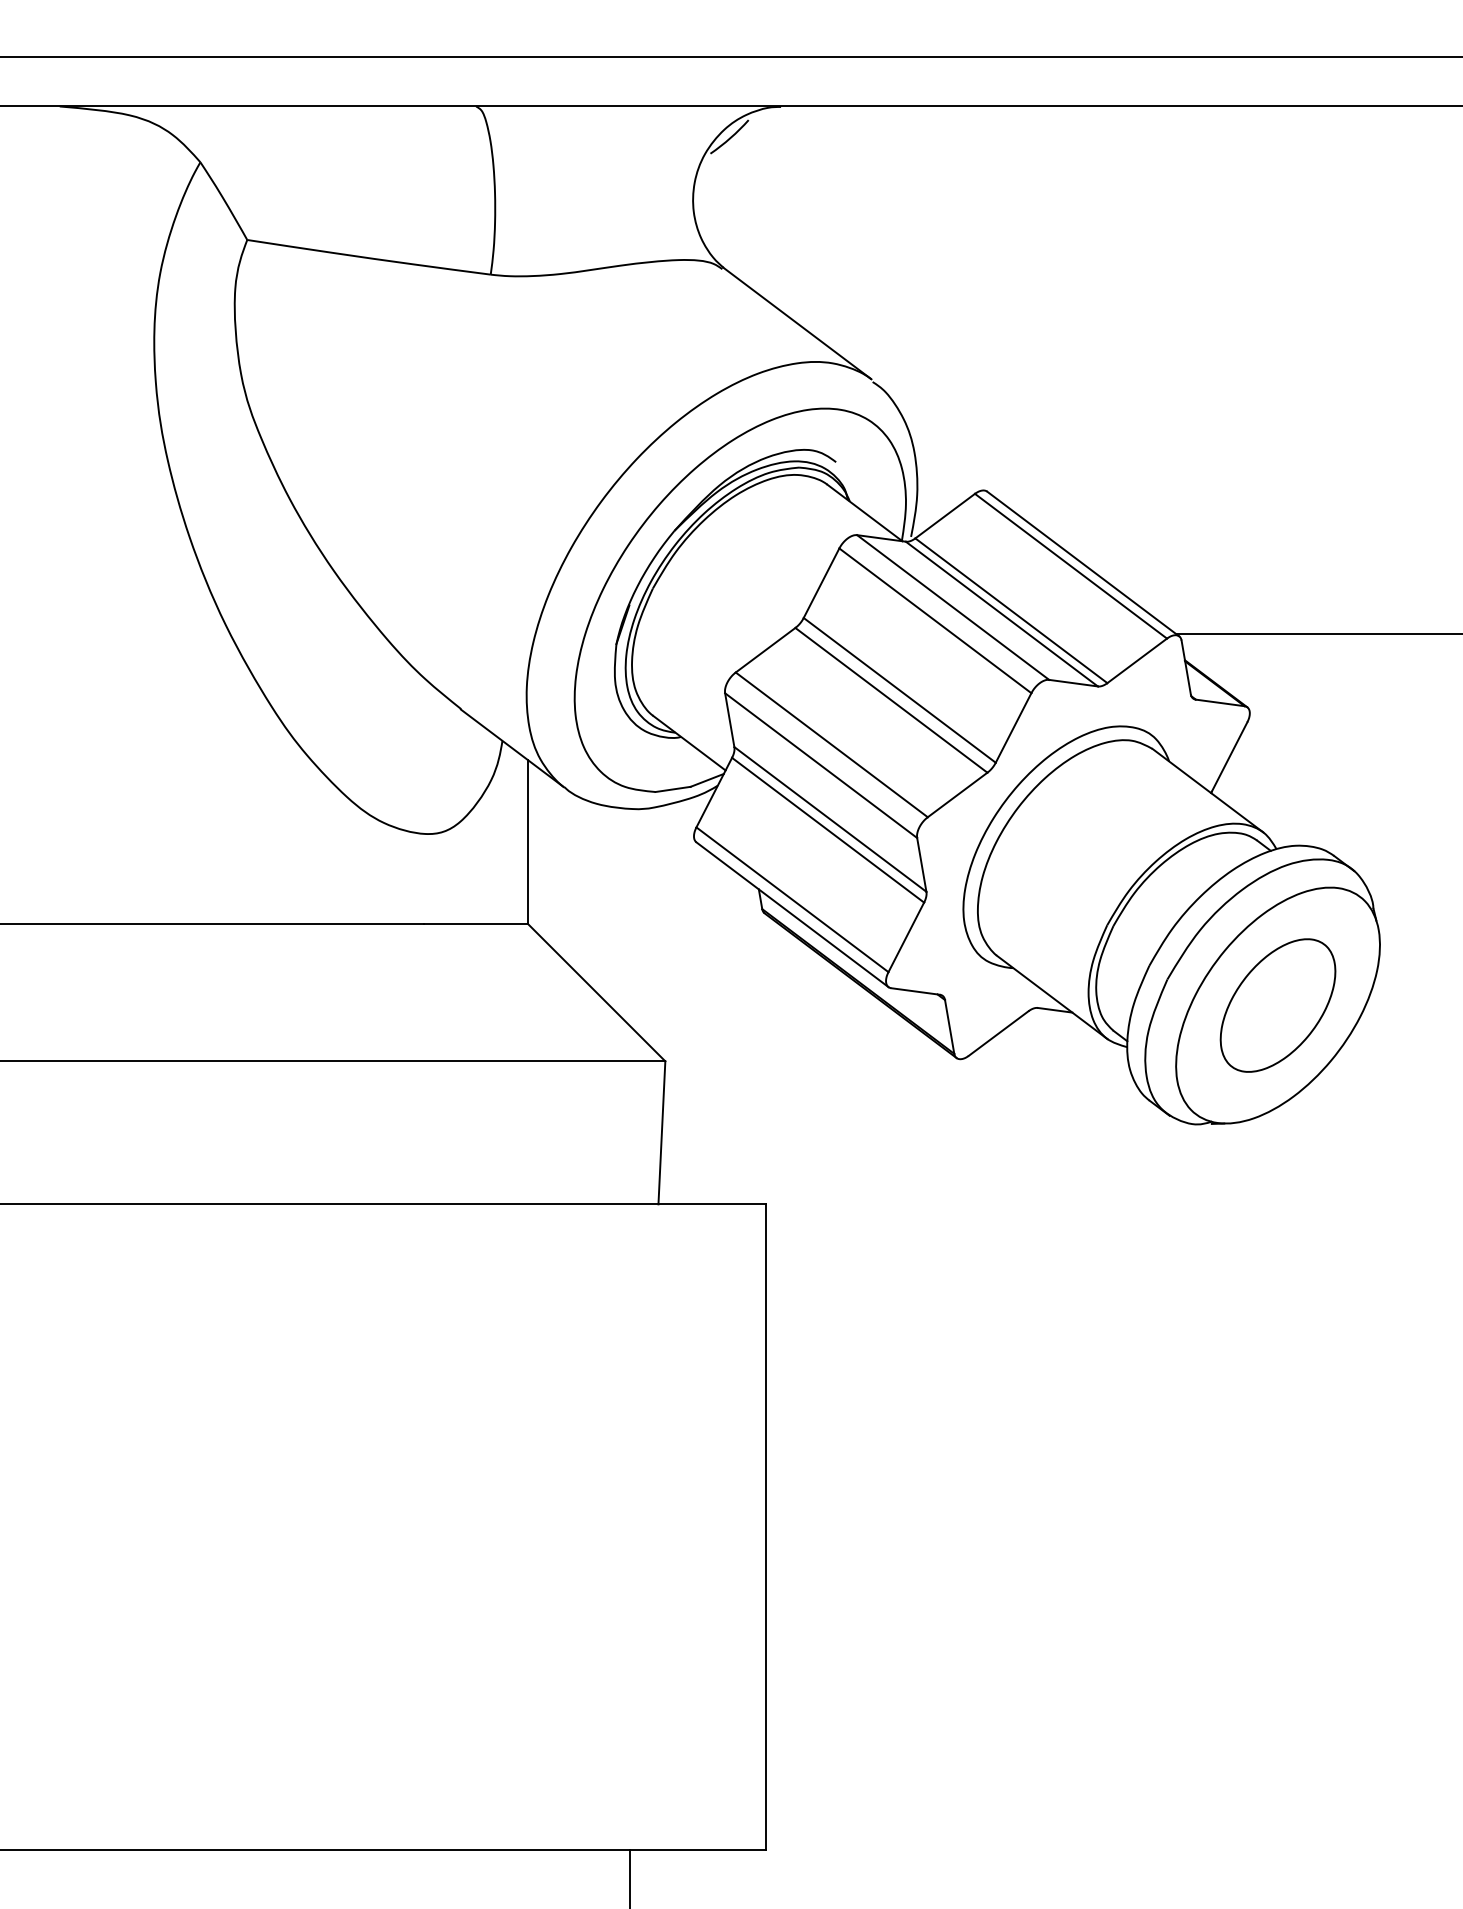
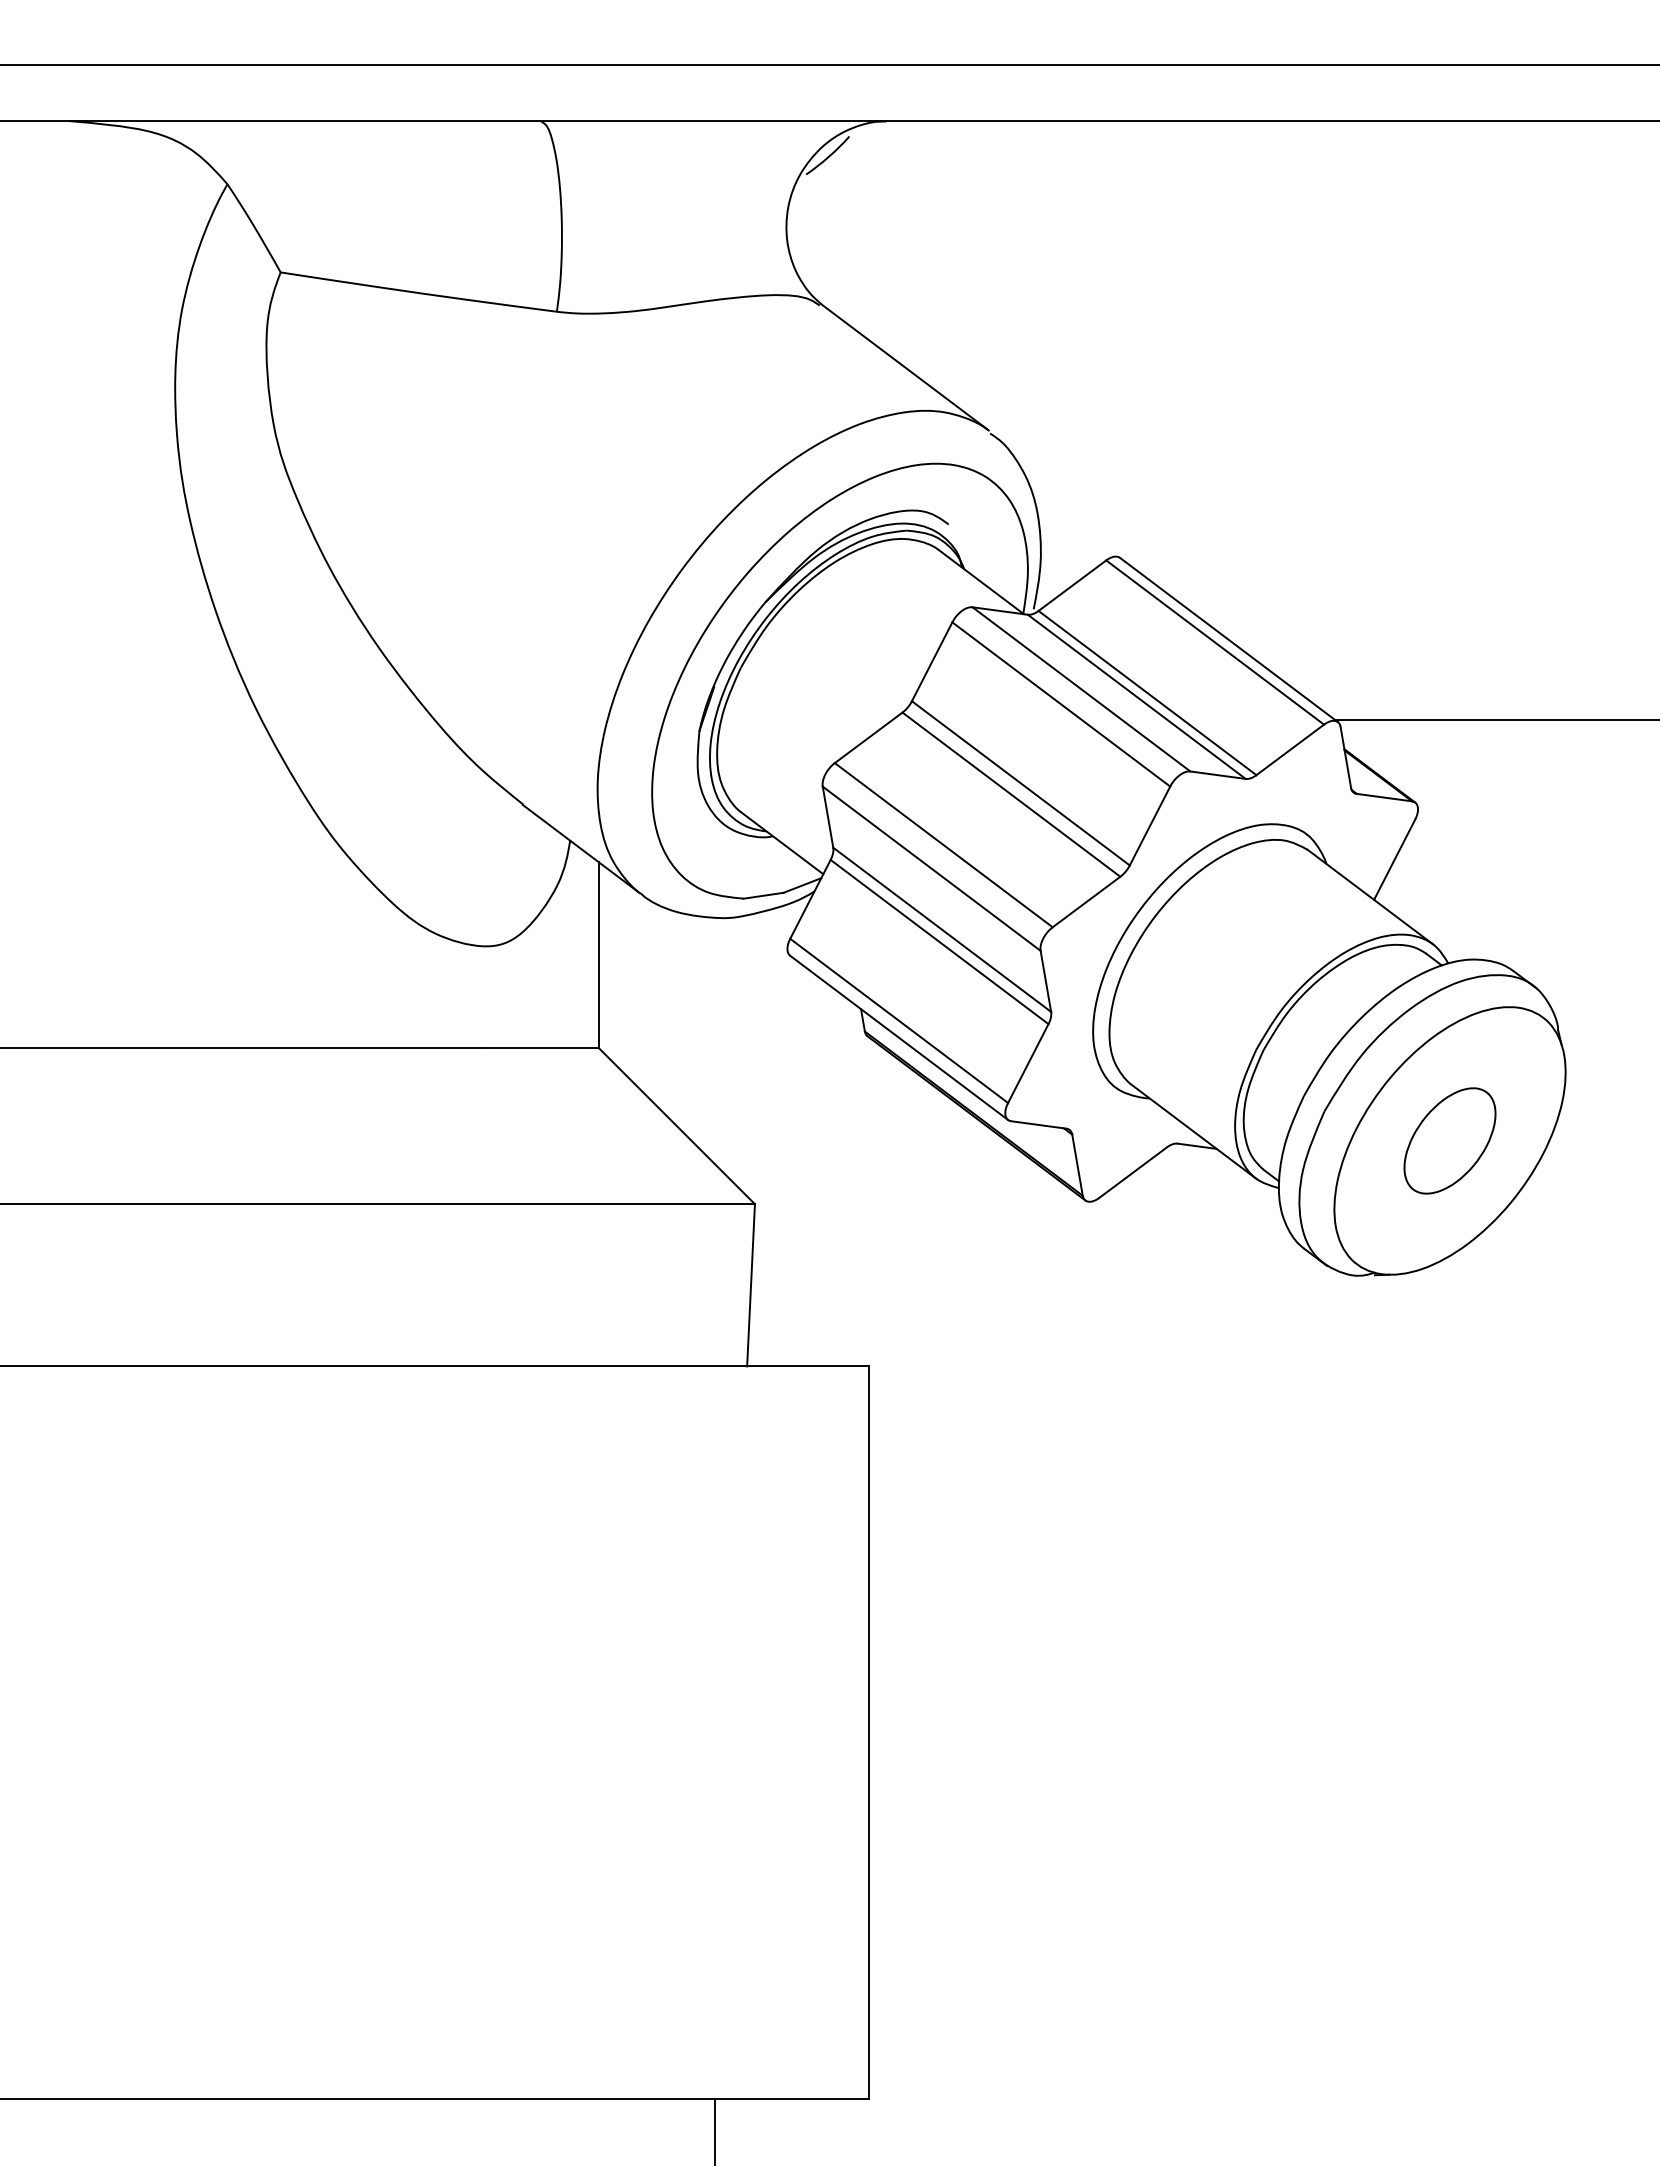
part: (1277, 1005) -> (1449, 1140), size x0.7

